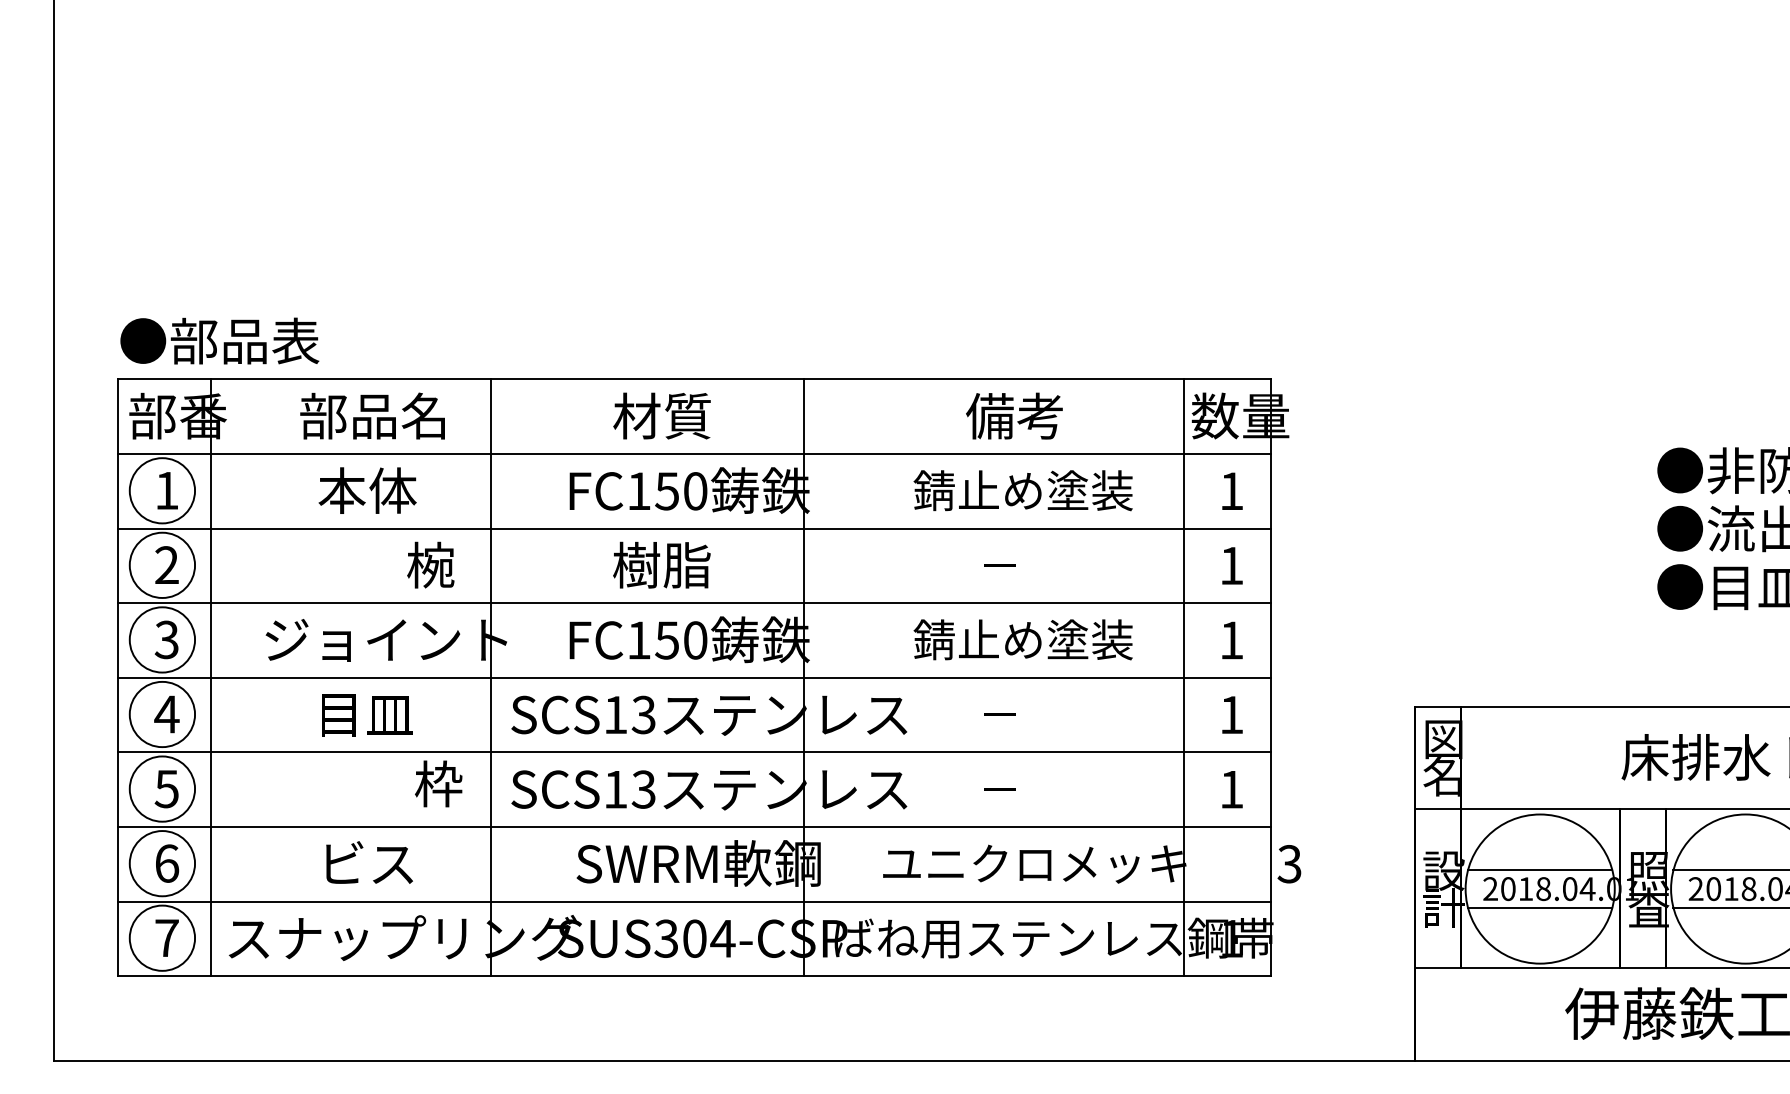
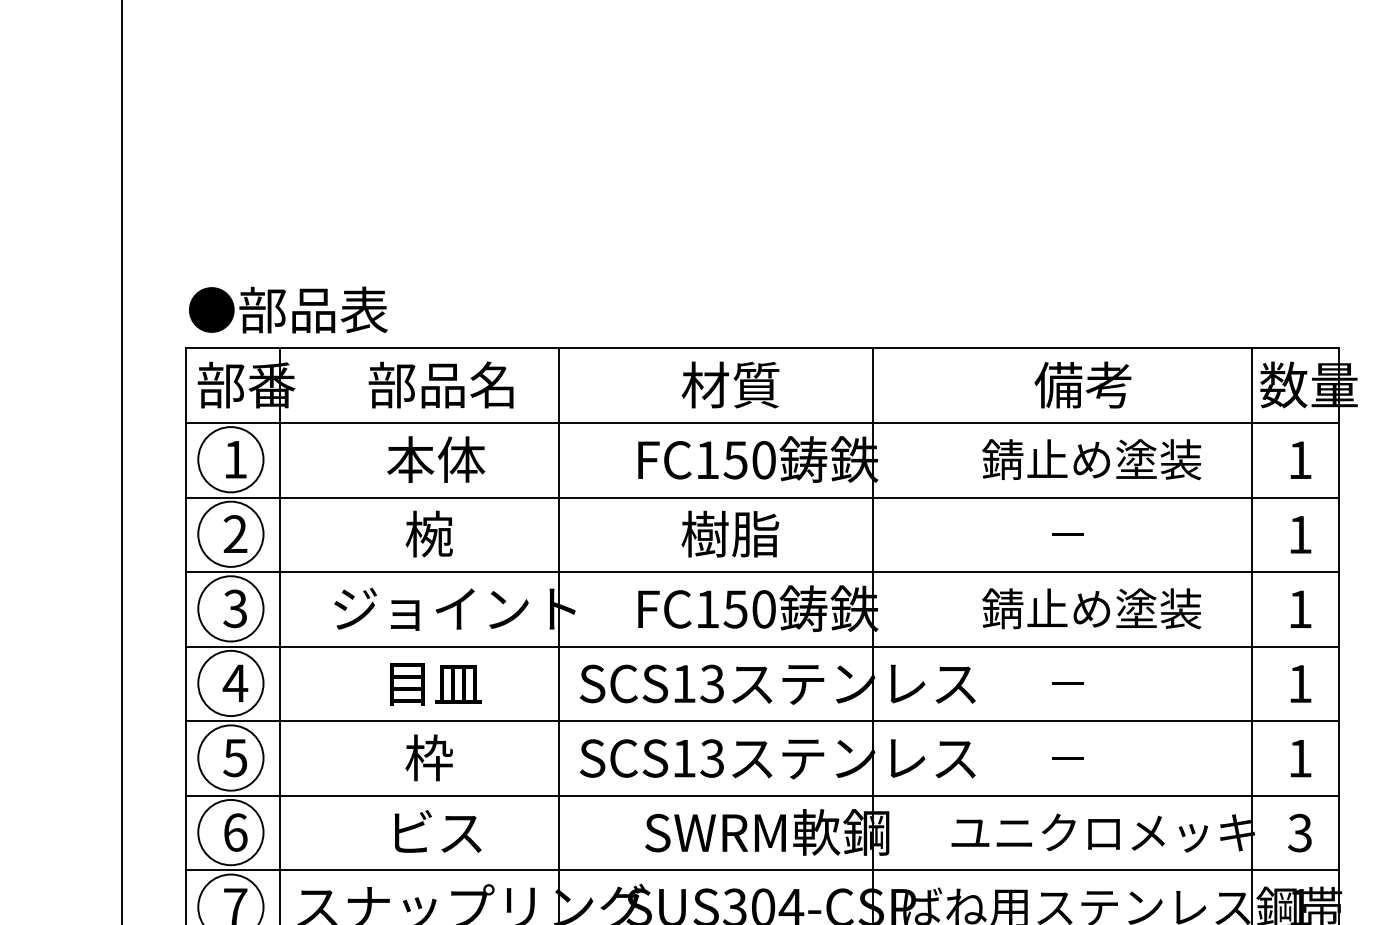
text: (430, 564) -> (429, 533), moved
text: (438, 783) -> (429, 757), moved
text: (1289, 864) -> (1300, 833), moved

